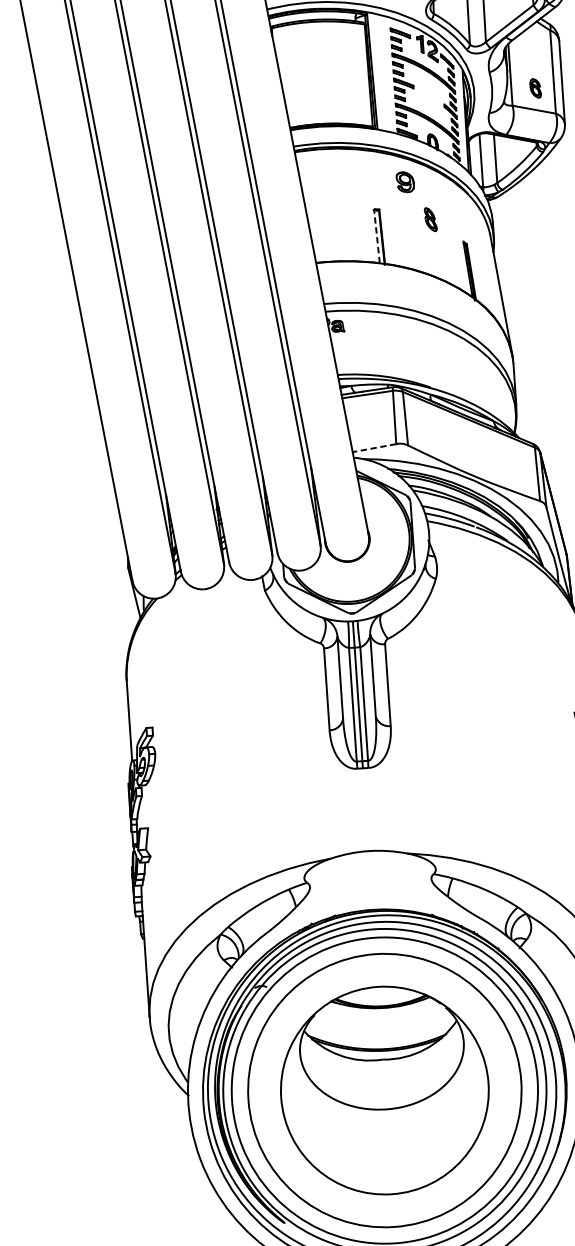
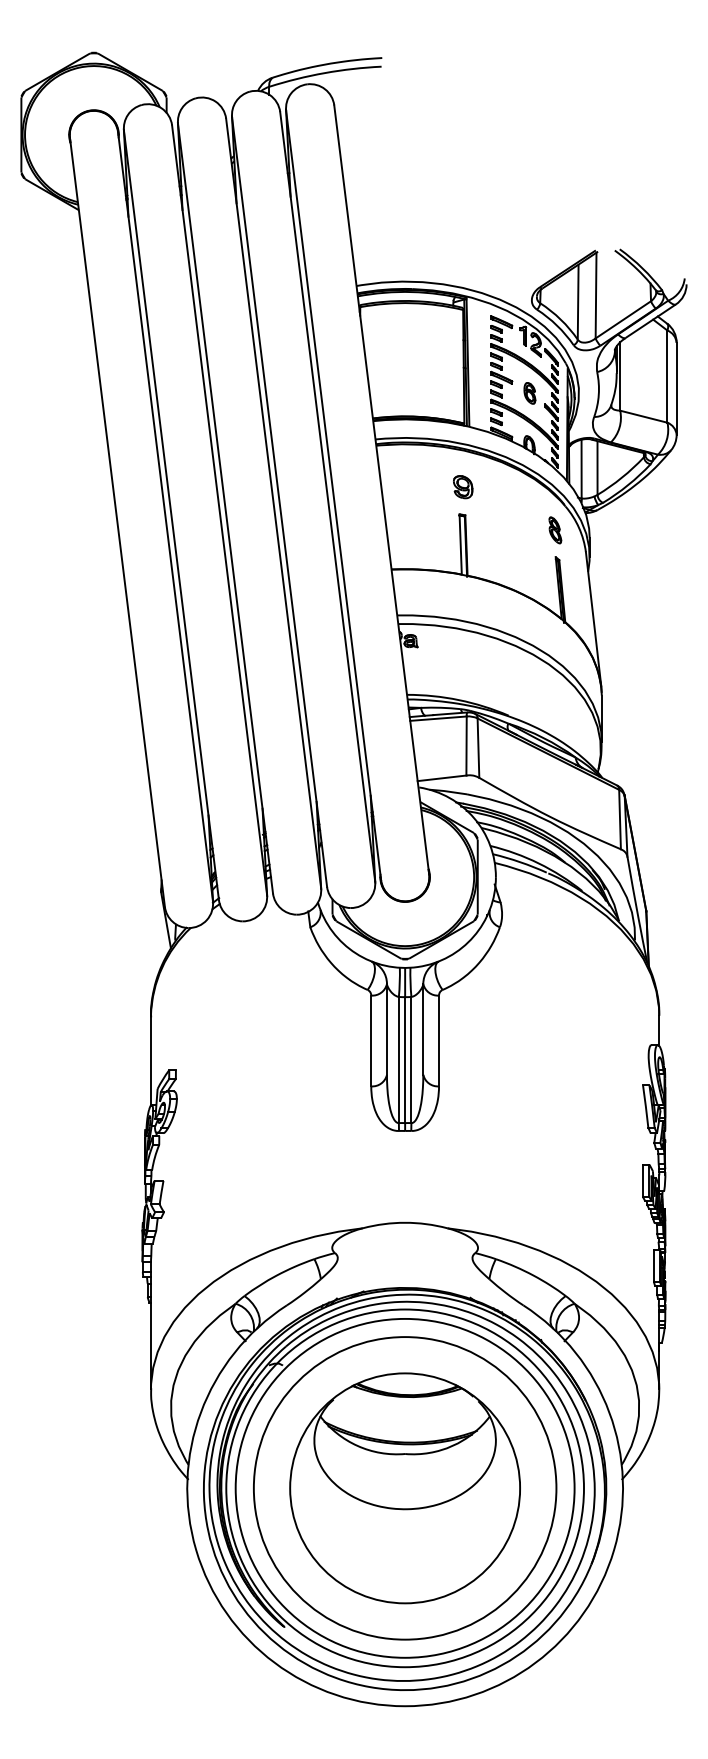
part: (535, 88) -> (529, 393), moved
part: (405, 182) -> (463, 487), moved
part: (430, 219) -> (555, 530), moved
line: (376, 235) -> (460, 543), dashed -> solid
line: (374, 448) -> (442, 778), dashed -> solid

